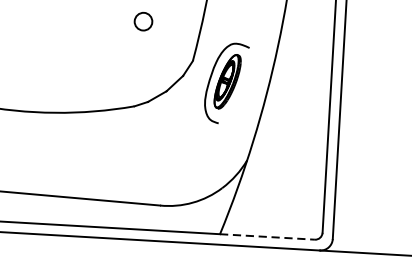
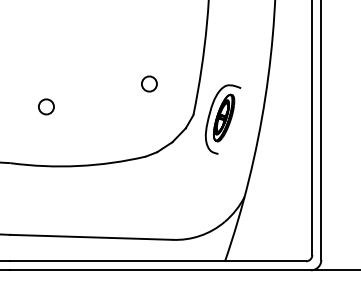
part: (21, 41) -> (46, 106), added
part: (225, 83) -> (222, 119), moved
line: (267, 237) -> (265, 261), dashed -> solid

